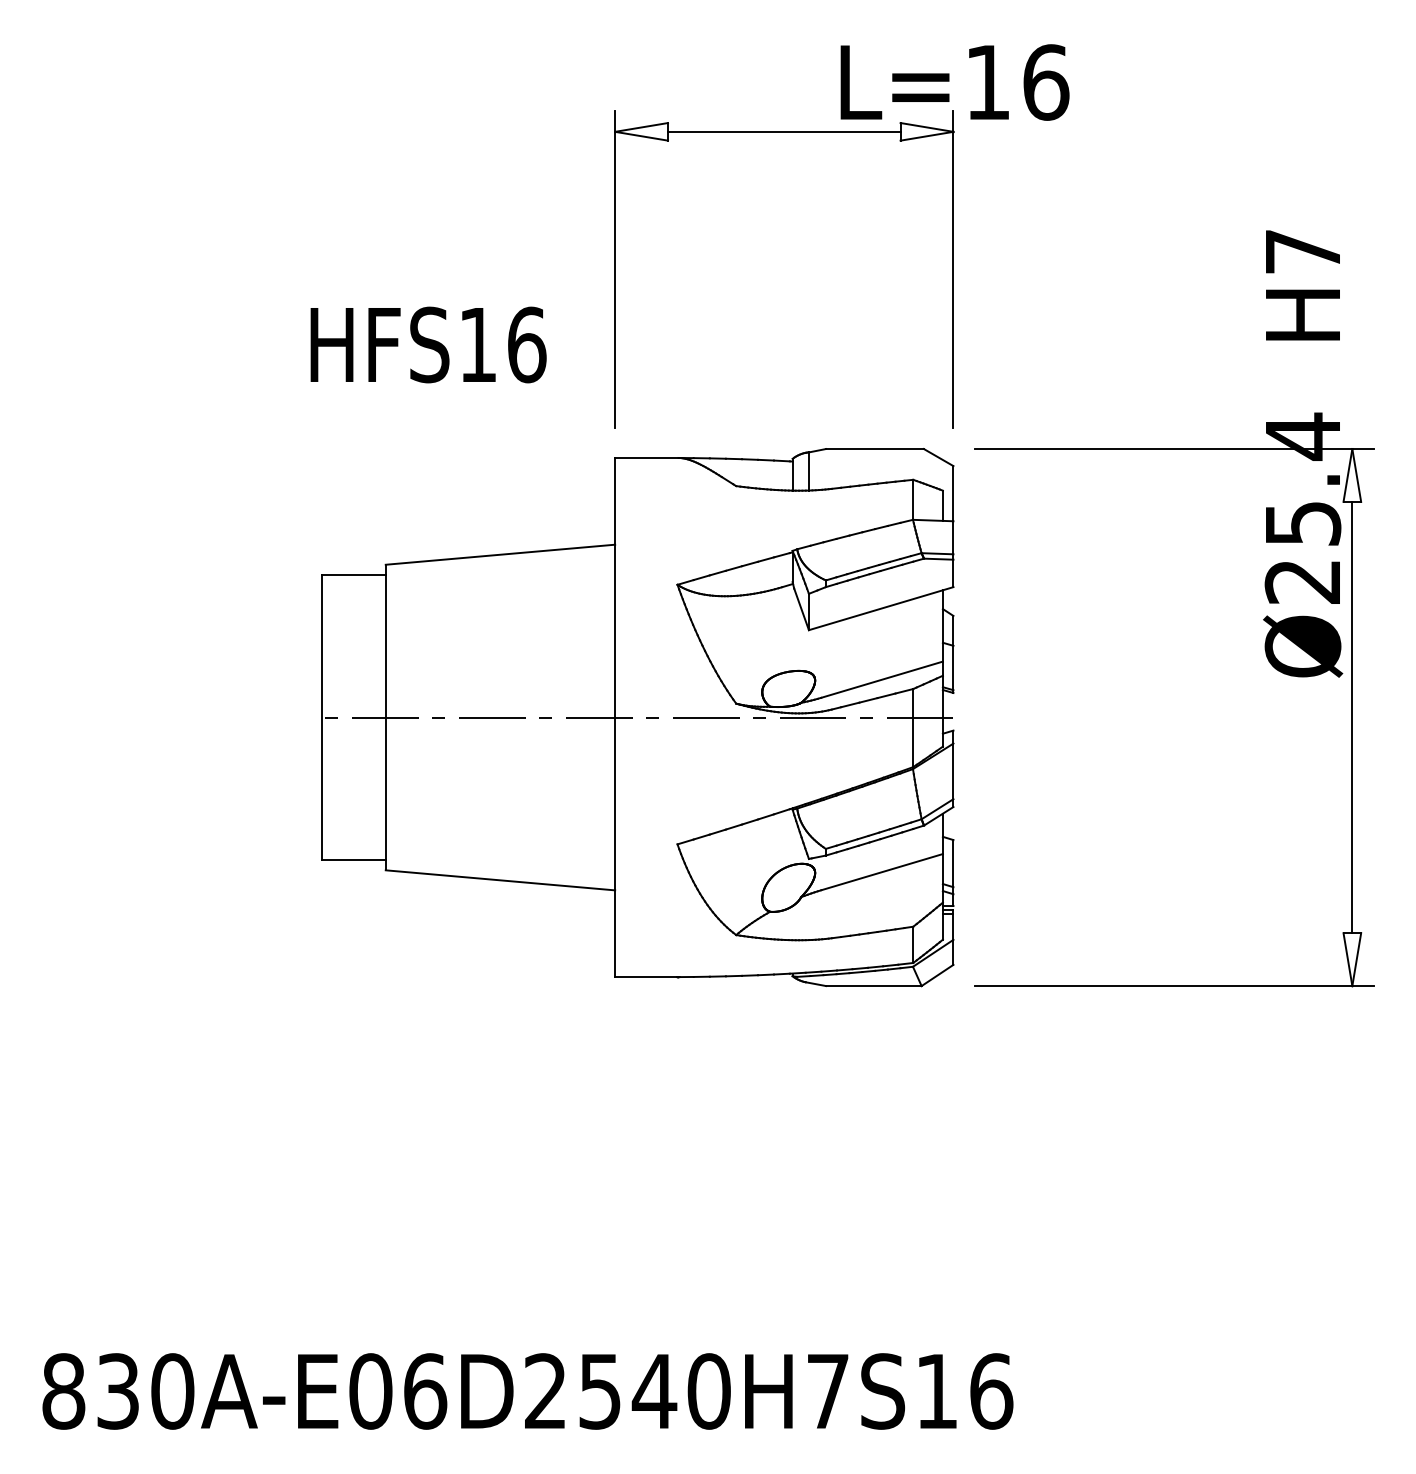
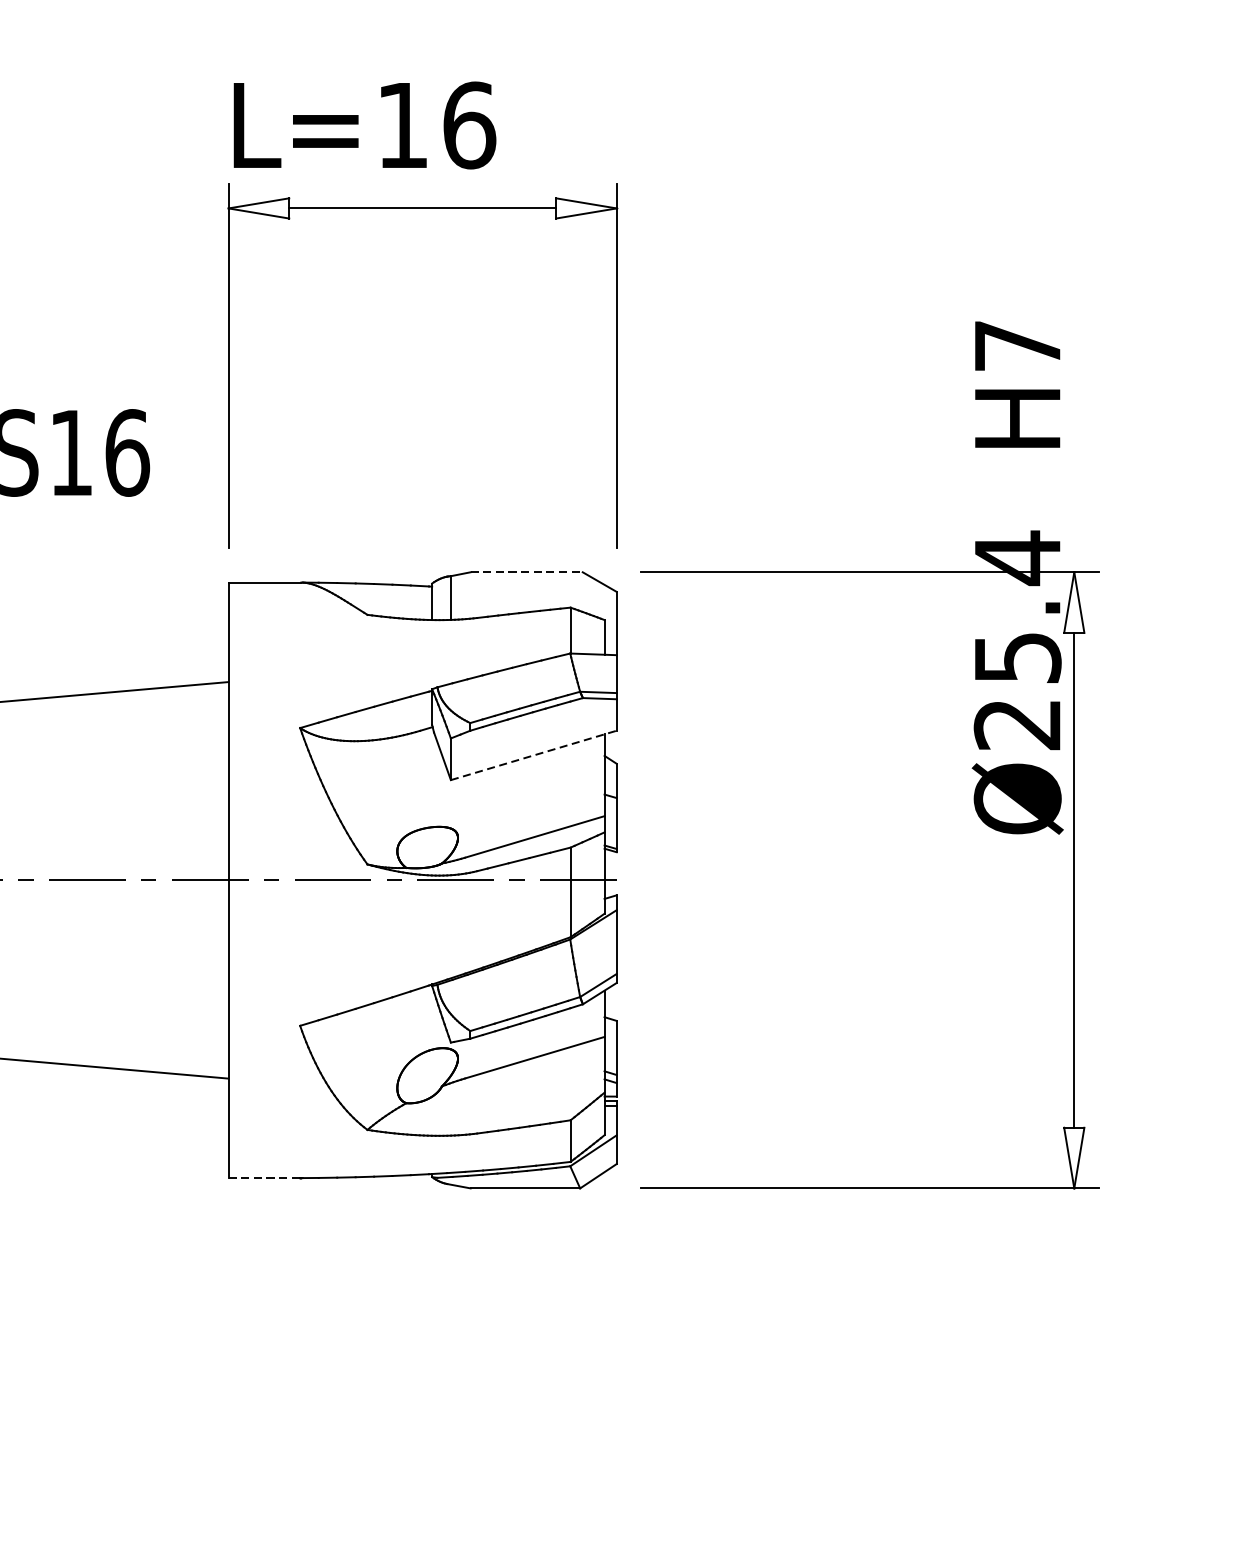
text: (954, 82) -> (364, 125), moved
line: (875, 449) -> (527, 572), solid -> dashed
line: (881, 608) -> (534, 755), solid -> dashed
line: (646, 977) -> (264, 1178), solid -> dashed

